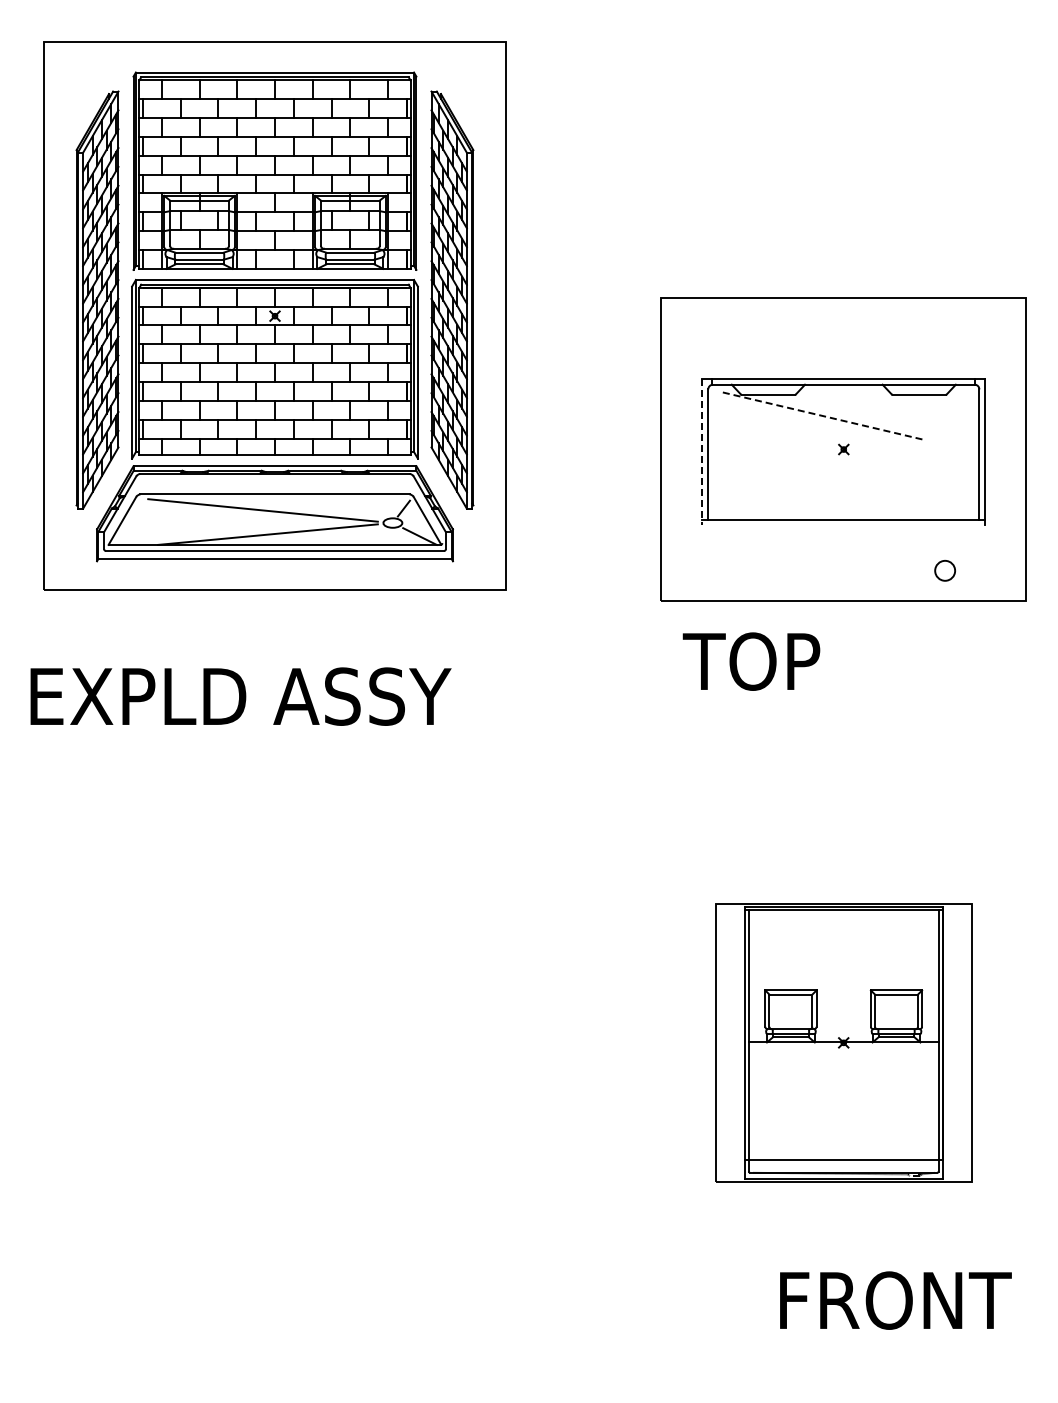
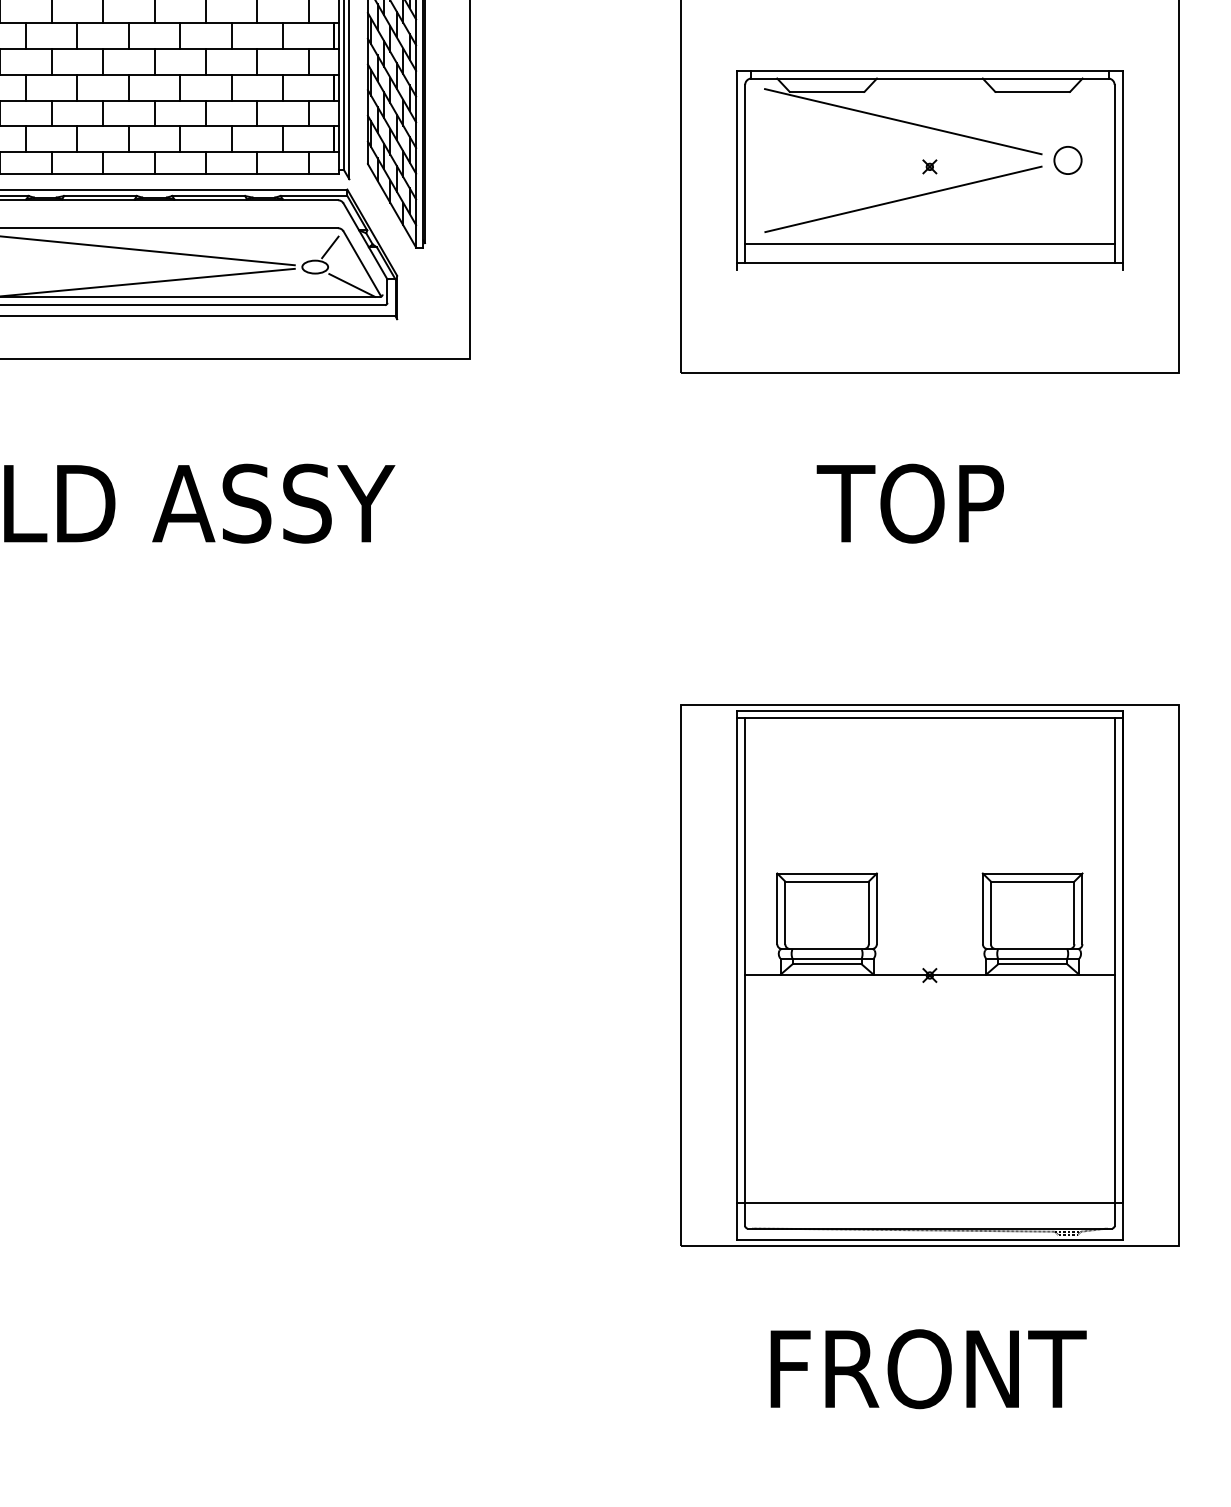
line: (824, 416) -> (903, 121), dashed -> solid
line: (702, 452) -> (737, 170), dashed -> solid
line: (824, 473) -> (903, 199), added
line: (843, 506) -> (929, 244), added
part: (944, 570) -> (1067, 160), moved
text: (751, 661) -> (910, 503), moved
part: (843, 1042) -> (929, 975), size x1.43
text: (895, 1300) -> (928, 1369), moved

